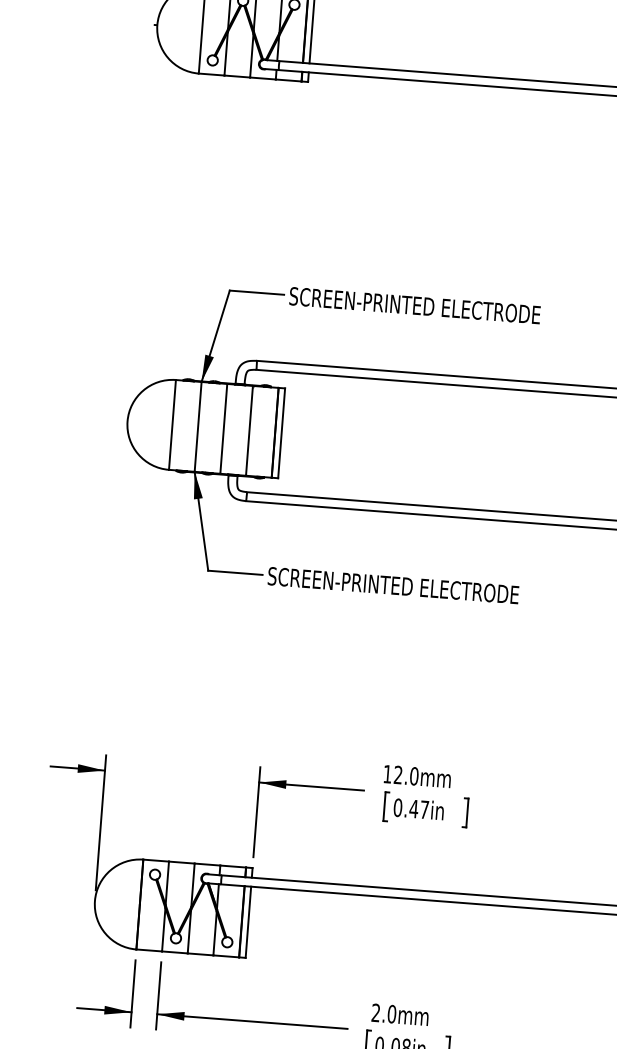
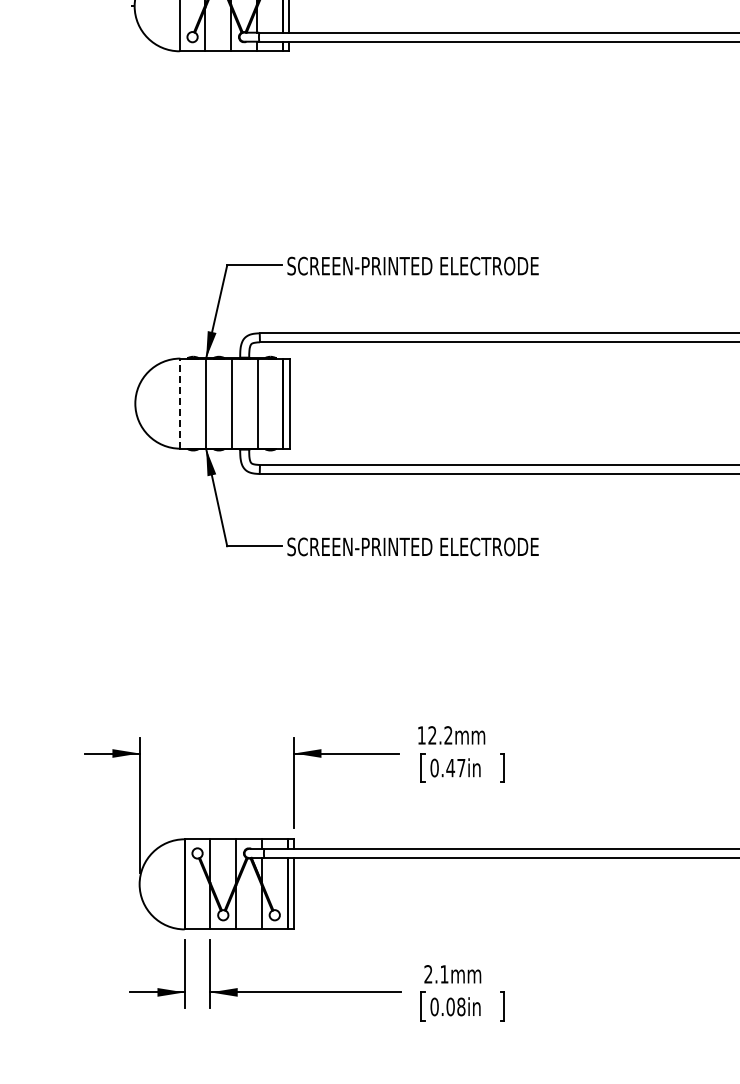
line: (172, 424) -> (180, 403), solid -> dashed
text: (414, 776) -> (448, 735), 12.0mm -> 12.2mm
text: (392, 1014) -> (444, 974), 2.0mm -> 2.1mm

